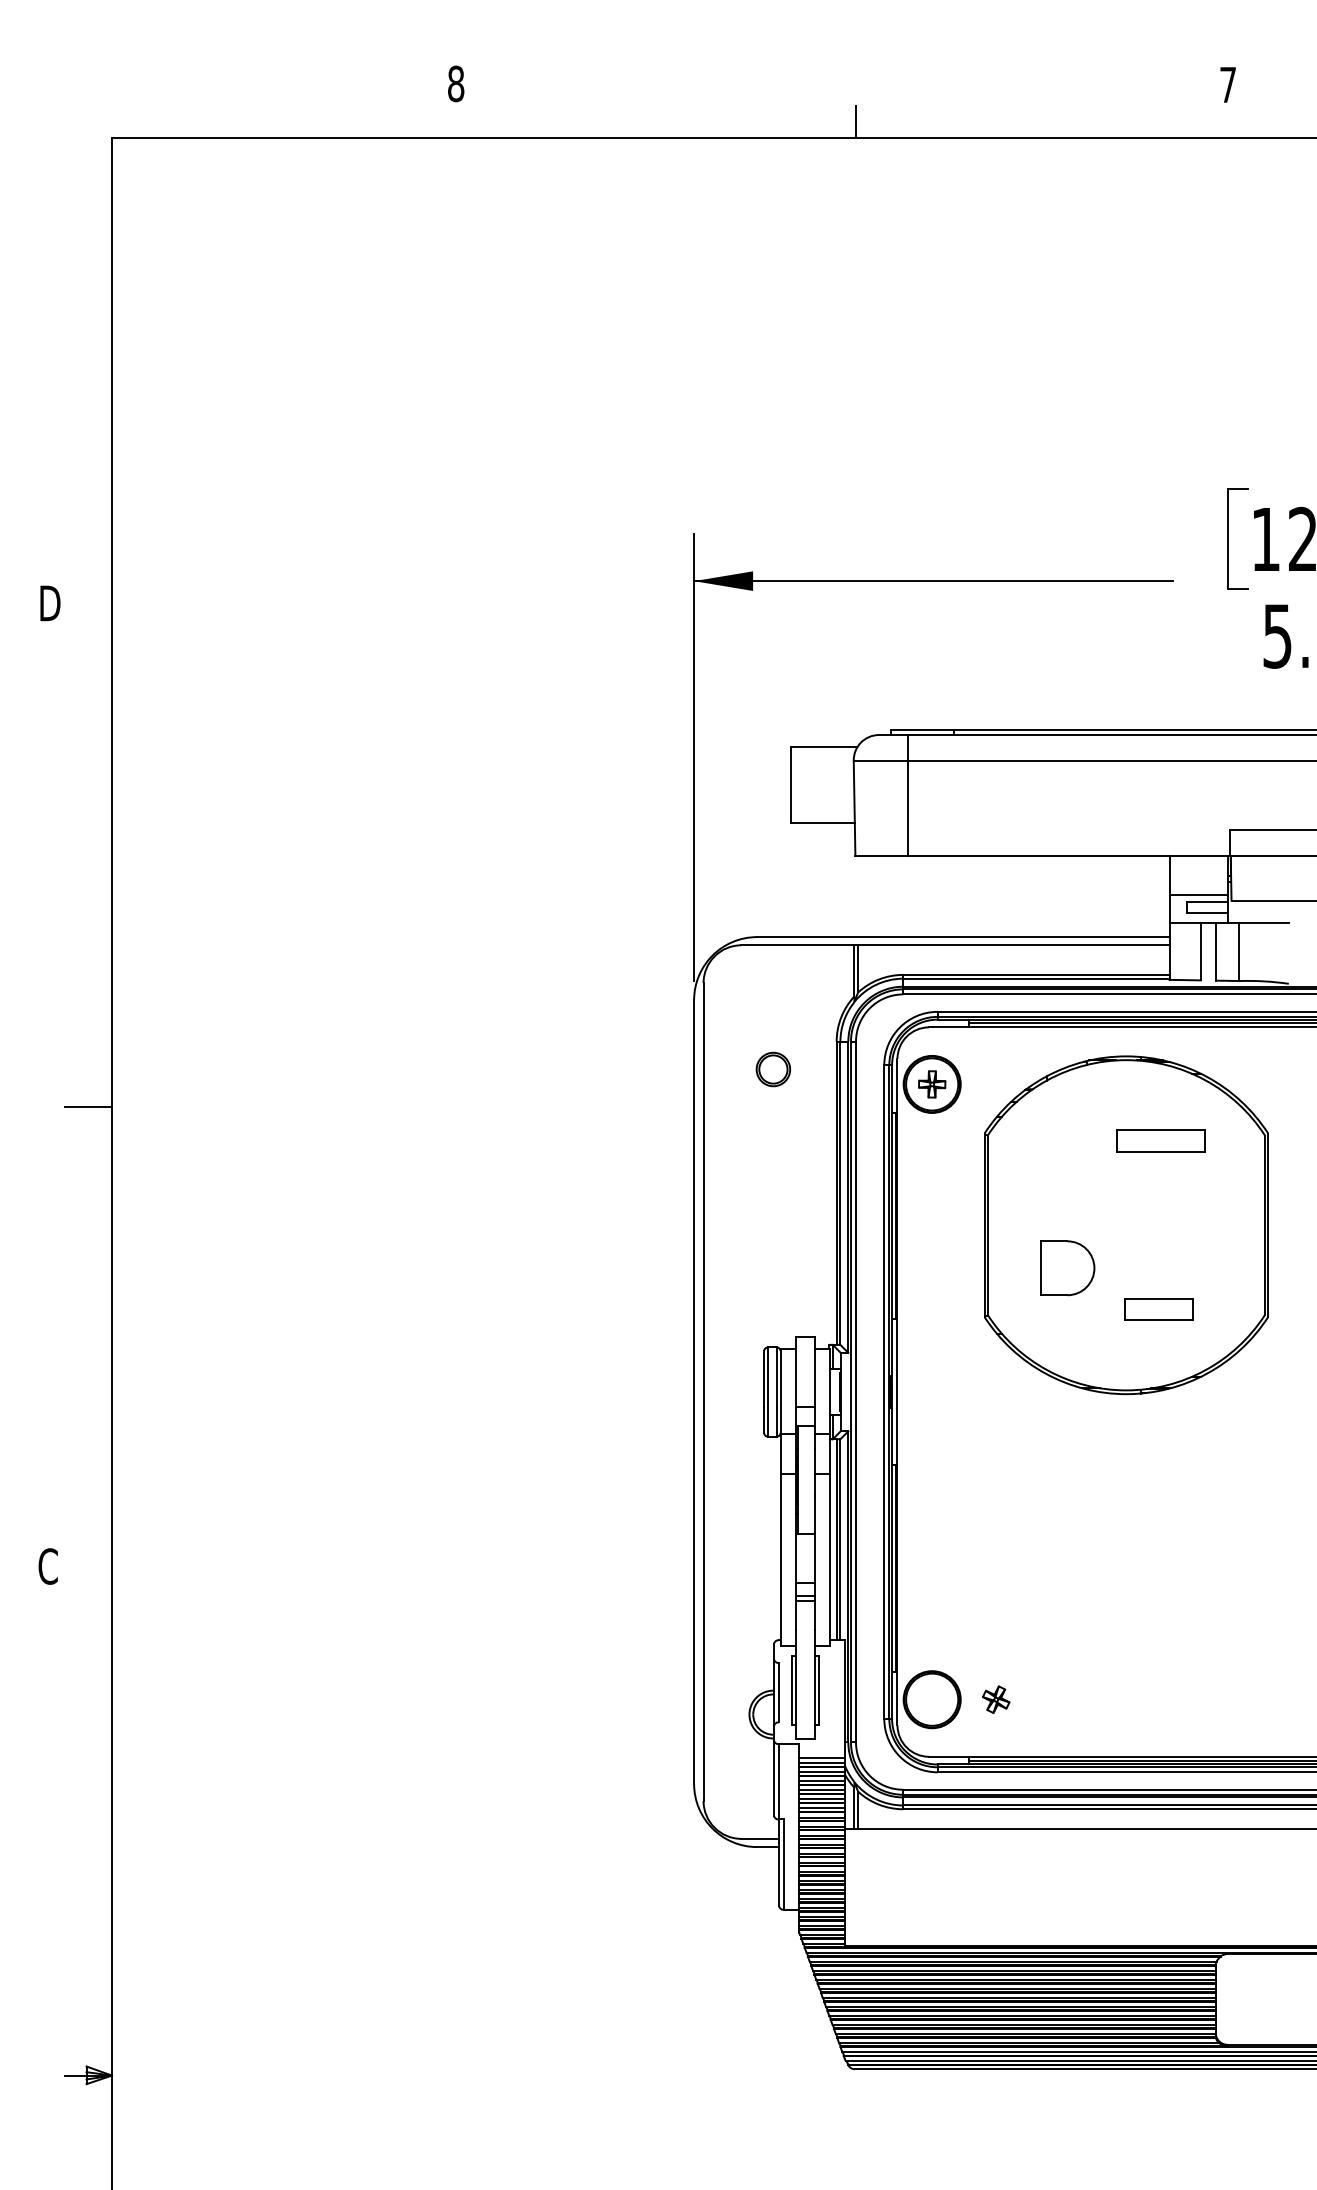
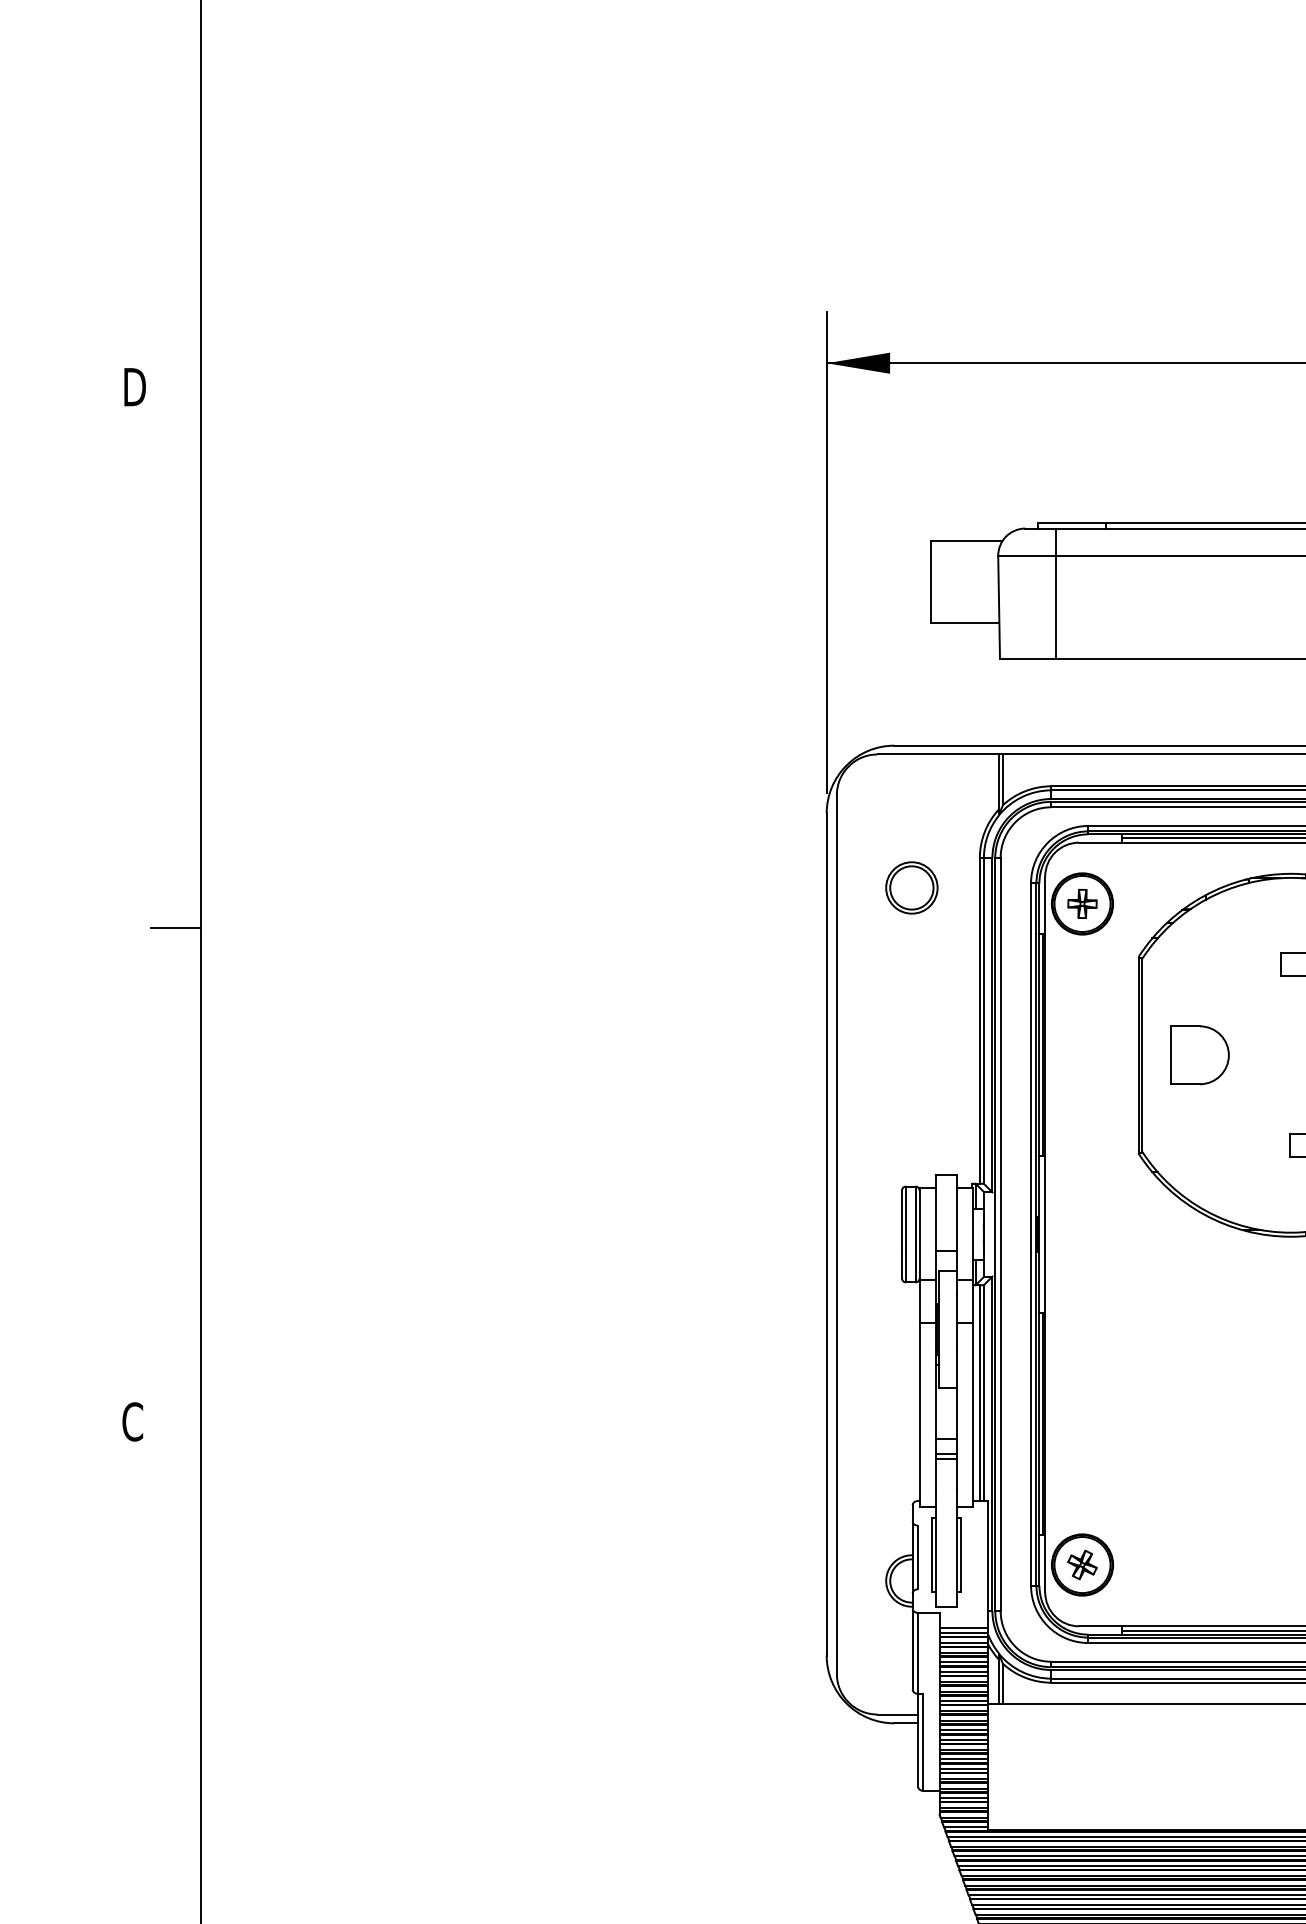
part: (773, 1069) -> (912, 887), size x1.43
part: (1067, 1268) -> (1199, 1055), moved
part: (996, 1699) -> (1082, 1564), moved

